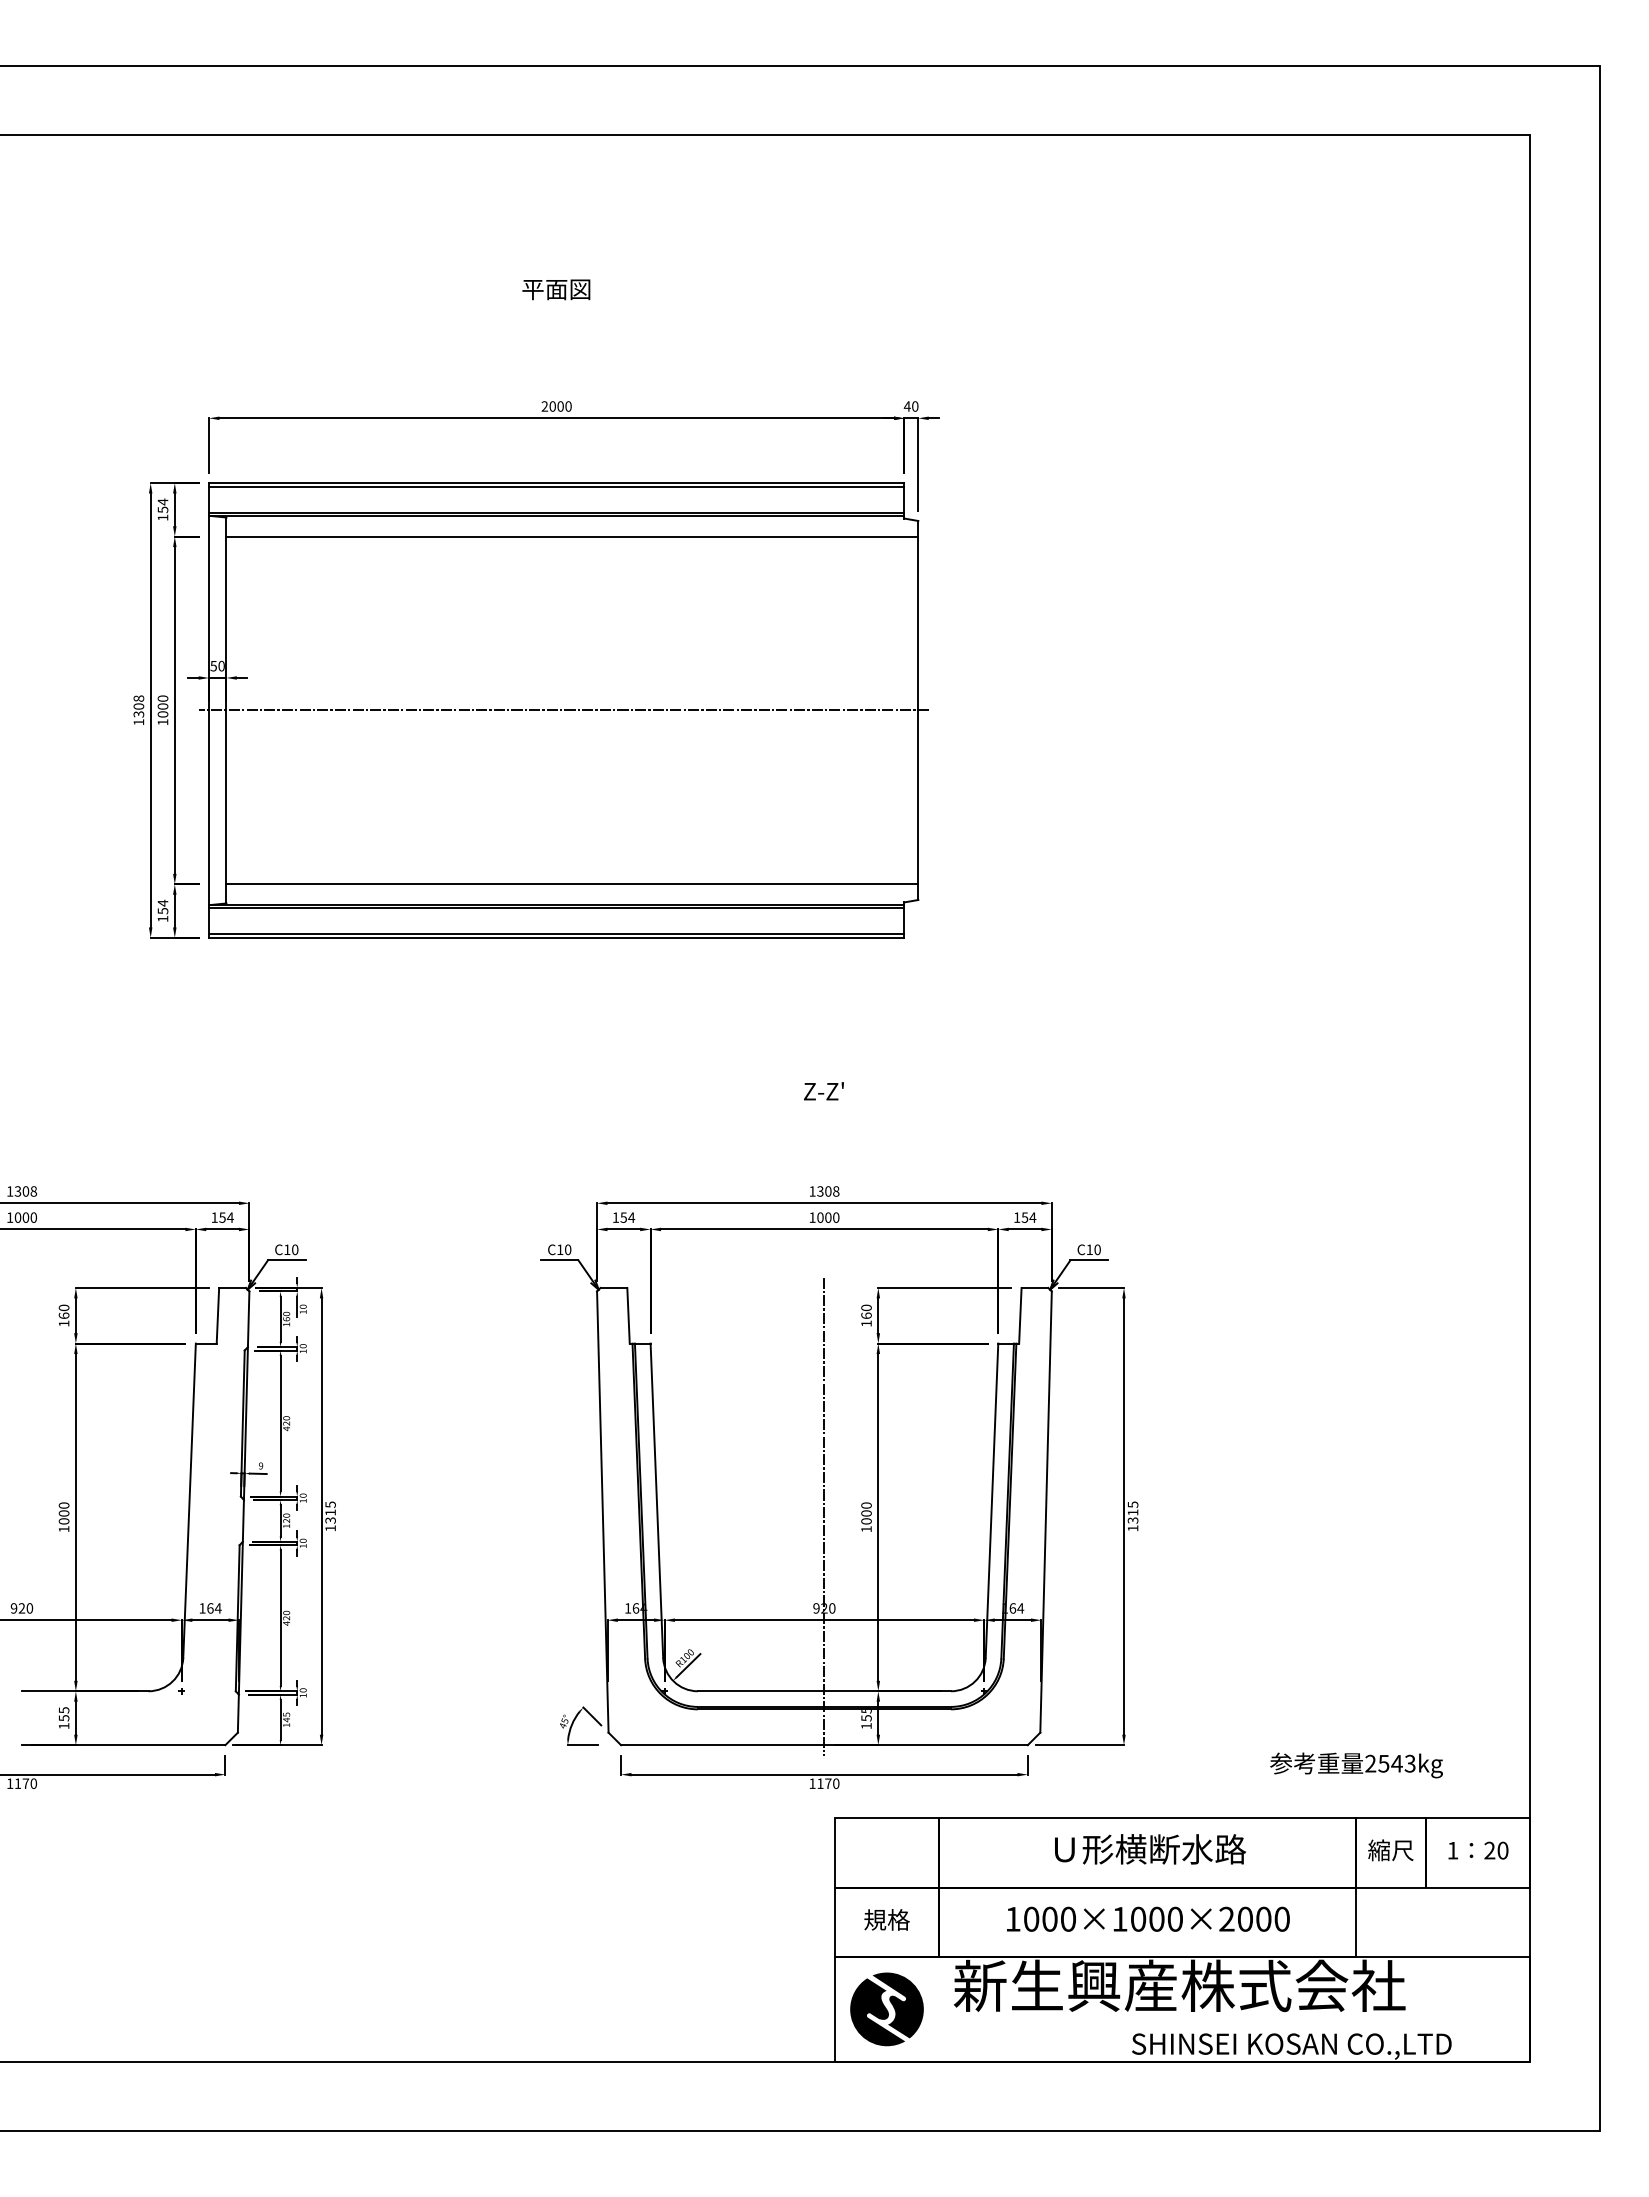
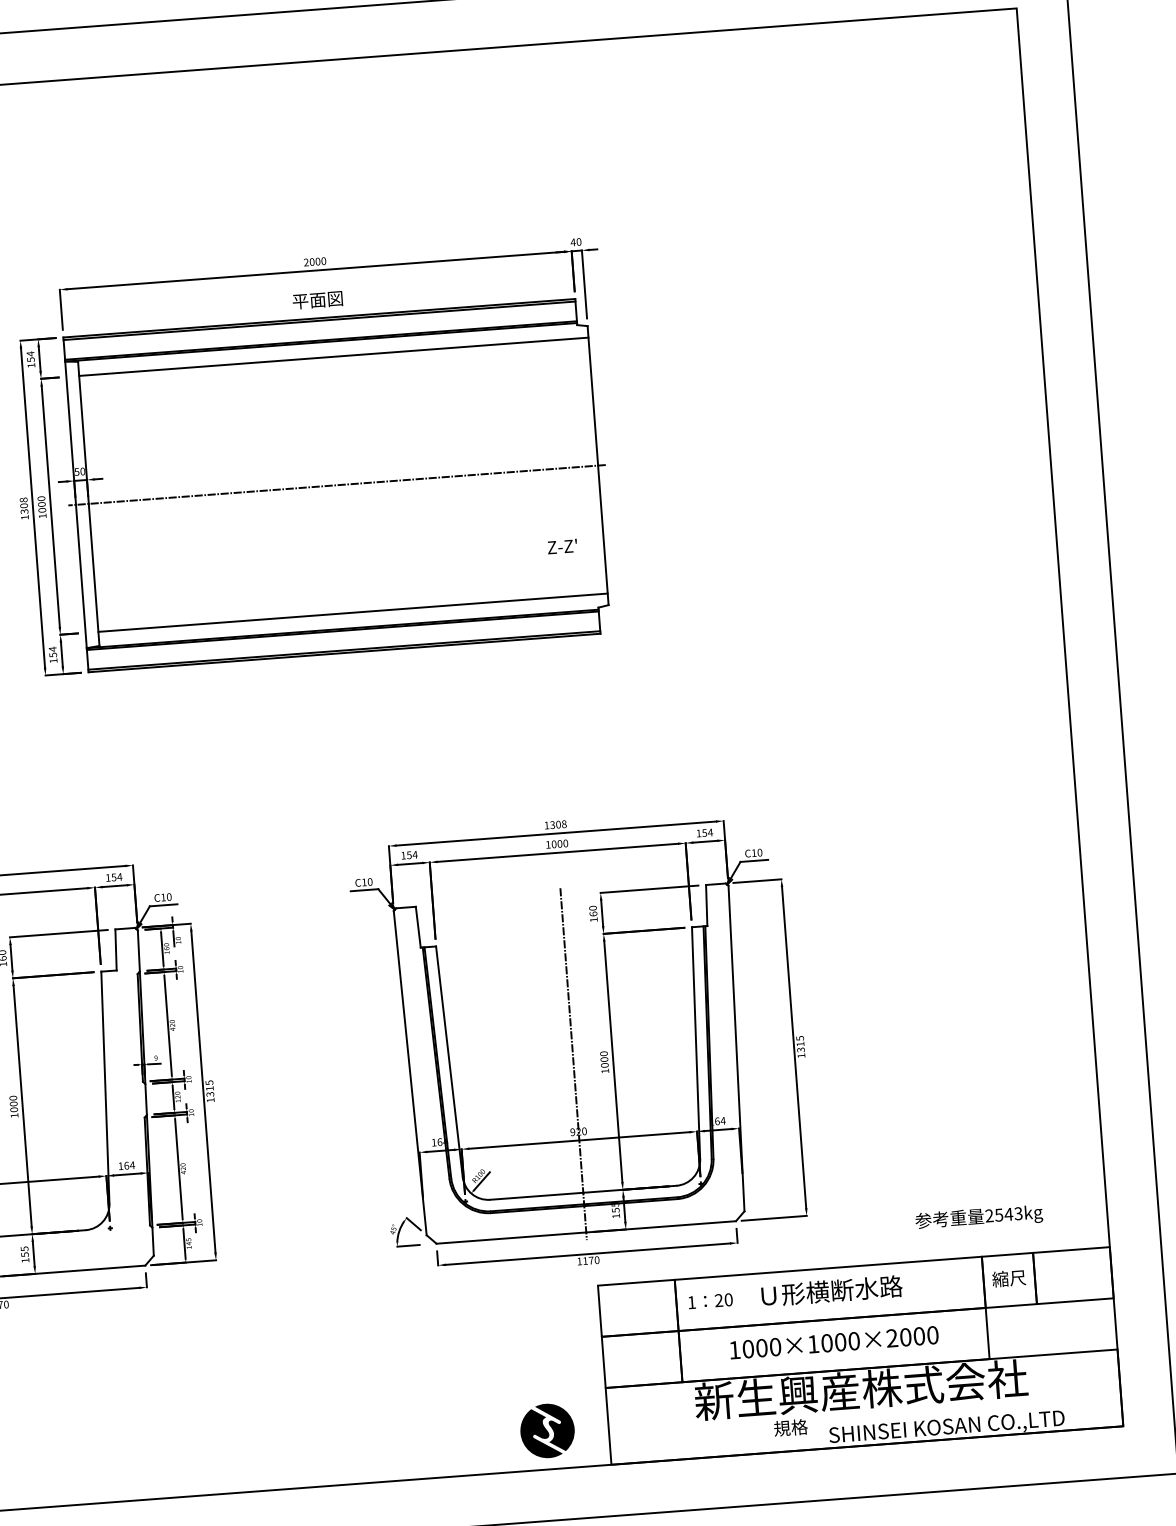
text: (556, 289) -> (317, 300), moved
text: (823, 1091) -> (562, 546), moved
text: (1478, 1850) -> (710, 1301), moved
text: (886, 1919) -> (790, 1427), moved
part: (886, 2009) -> (547, 1431), moved

